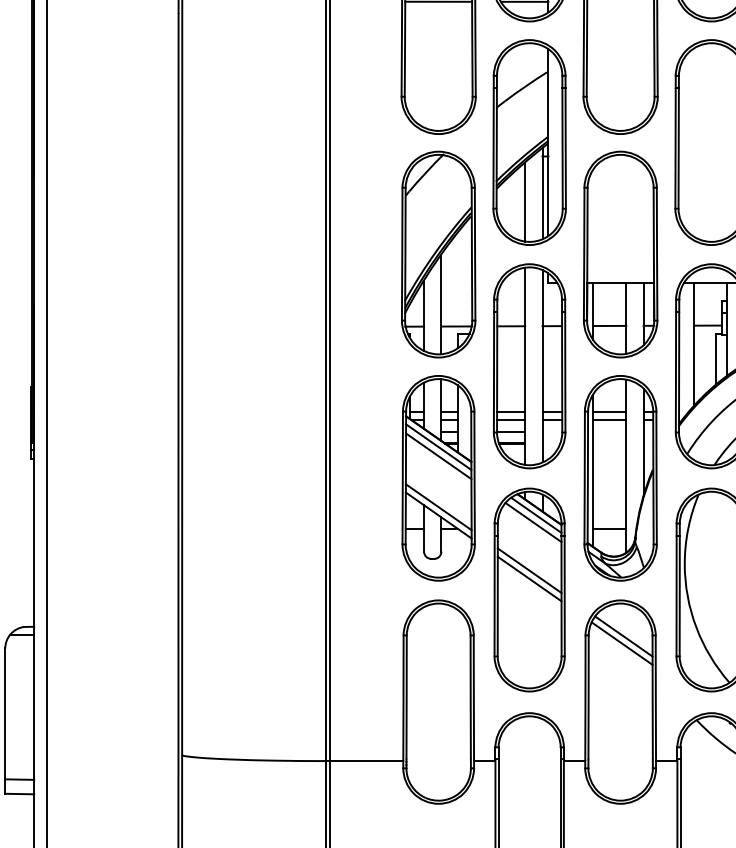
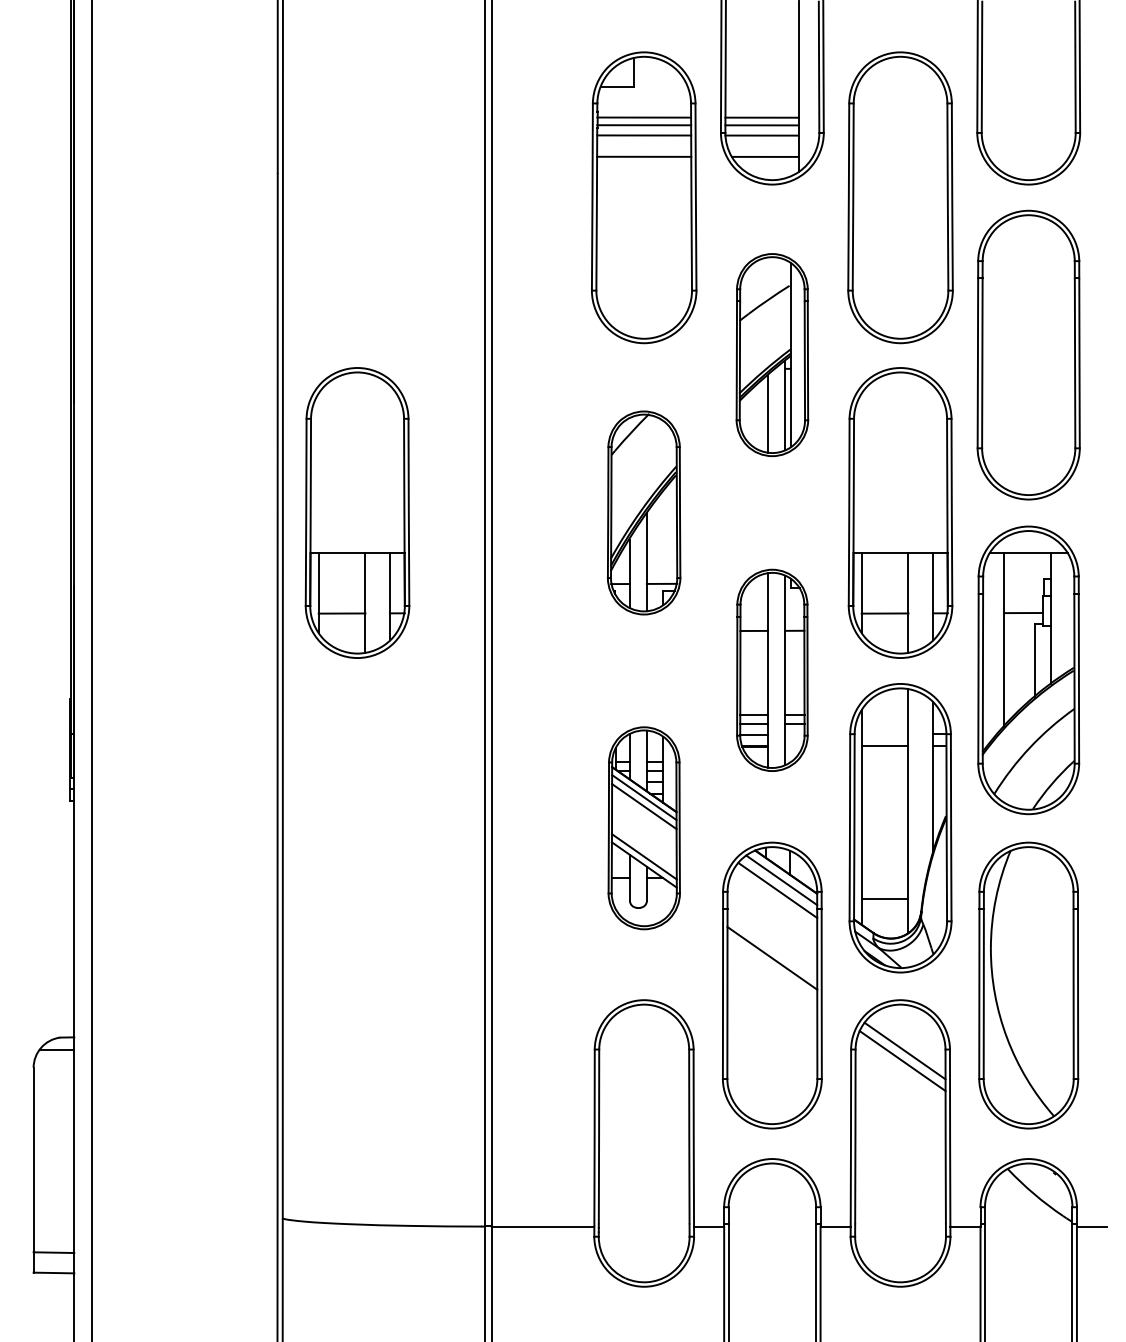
part: (529, 142) -> (772, 354), size x0.7
part: (235, 254) -> (357, 512), added
part: (438, 254) -> (643, 512), size x0.7
part: (529, 366) -> (772, 670), size x0.7
line: (609, 411) -> (884, 734), removed
part: (438, 478) -> (644, 828), size x0.7
line: (529, 578) -> (772, 969), removed

